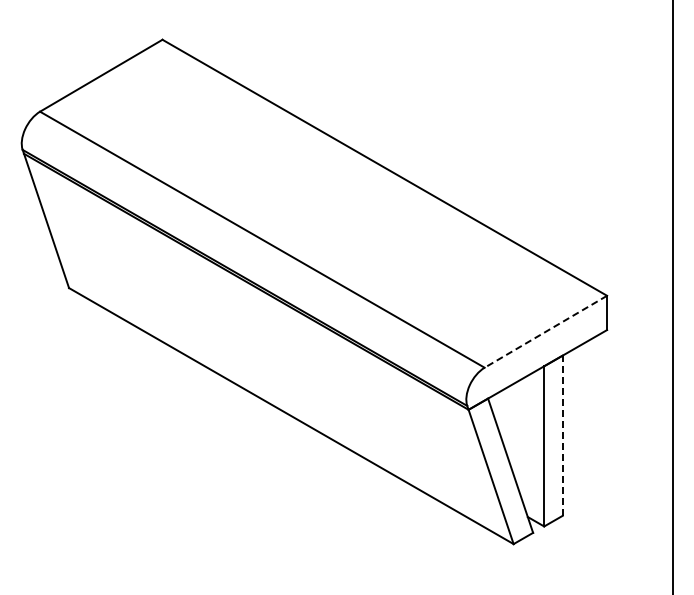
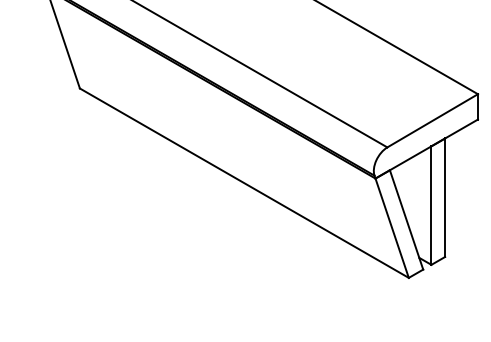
line: (545, 332) -> (432, 121), dashed -> solid
line: (562, 435) -> (444, 197), dashed -> solid

